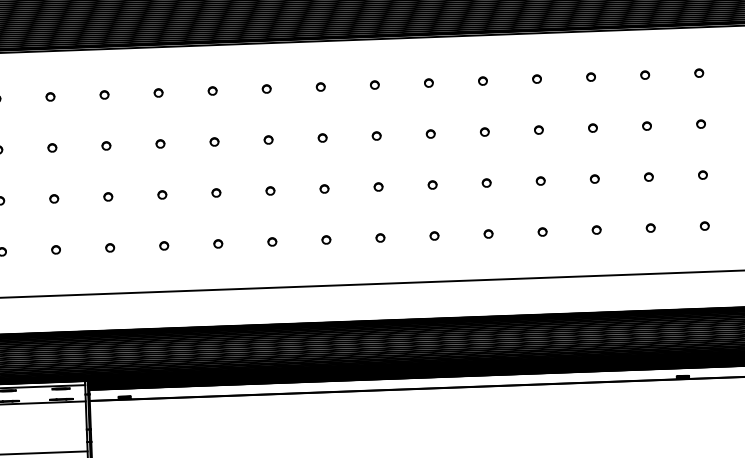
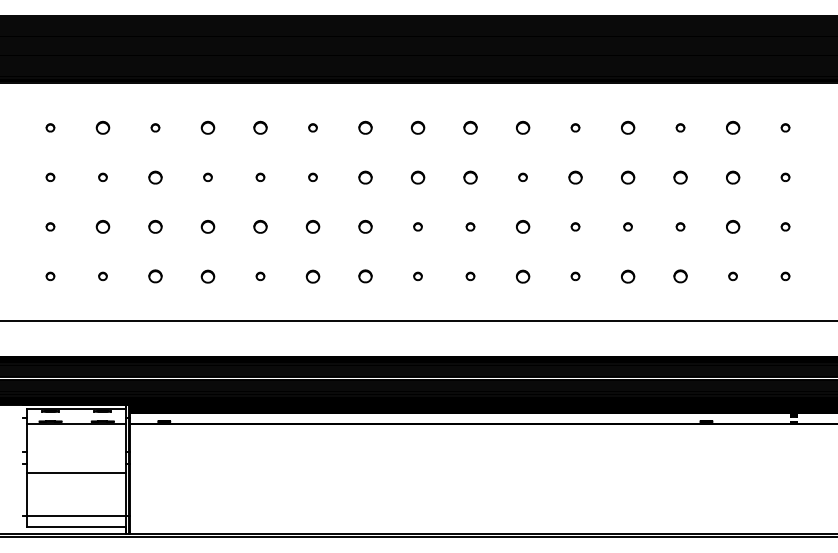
part: (698, 72) -> (732, 127), size x1.6
part: (590, 76) -> (627, 127), size x1.6
part: (482, 80) -> (522, 127), size x1.6
part: (428, 82) -> (470, 127), size x1.6
part: (374, 84) -> (417, 127), size x1.6
part: (320, 86) -> (365, 127), size x1.6
part: (212, 90) -> (260, 127), size x1.6
part: (158, 92) -> (207, 127), size x1.6
part: (49, 96) -> (102, 127), size x1.6
part: (700, 123) -> (732, 176), size x1.6
part: (646, 125) -> (680, 176), size x1.6
part: (592, 127) -> (627, 176), size x1.6
part: (538, 129) -> (575, 176), size x1.6
part: (430, 133) -> (470, 176), size x1.6
part: (376, 135) -> (417, 176), size x1.6
part: (322, 137) -> (365, 176), size x1.6
part: (106, 145) -> (155, 176), size x1.6
part: (702, 174) -> (732, 226), size x1.6
part: (486, 182) -> (522, 226), size x1.6
part: (324, 188) -> (365, 226), size x1.6
part: (269, 190) -> (312, 226), size x1.6
part: (216, 192) -> (260, 226), size x1.6
part: (161, 194) -> (207, 226), size x1.6
part: (108, 196) -> (155, 226), size x1.6
part: (53, 198) -> (102, 226), size x1.6
part: (650, 228) -> (680, 276), size x1.6
part: (596, 229) -> (627, 275), size x1.6
part: (488, 233) -> (522, 275), size x1.6
part: (326, 240) -> (365, 276), size x1.6
part: (271, 241) -> (312, 275), size x1.6
part: (163, 244) -> (207, 275), size x1.6
part: (110, 247) -> (155, 276), size x1.6

